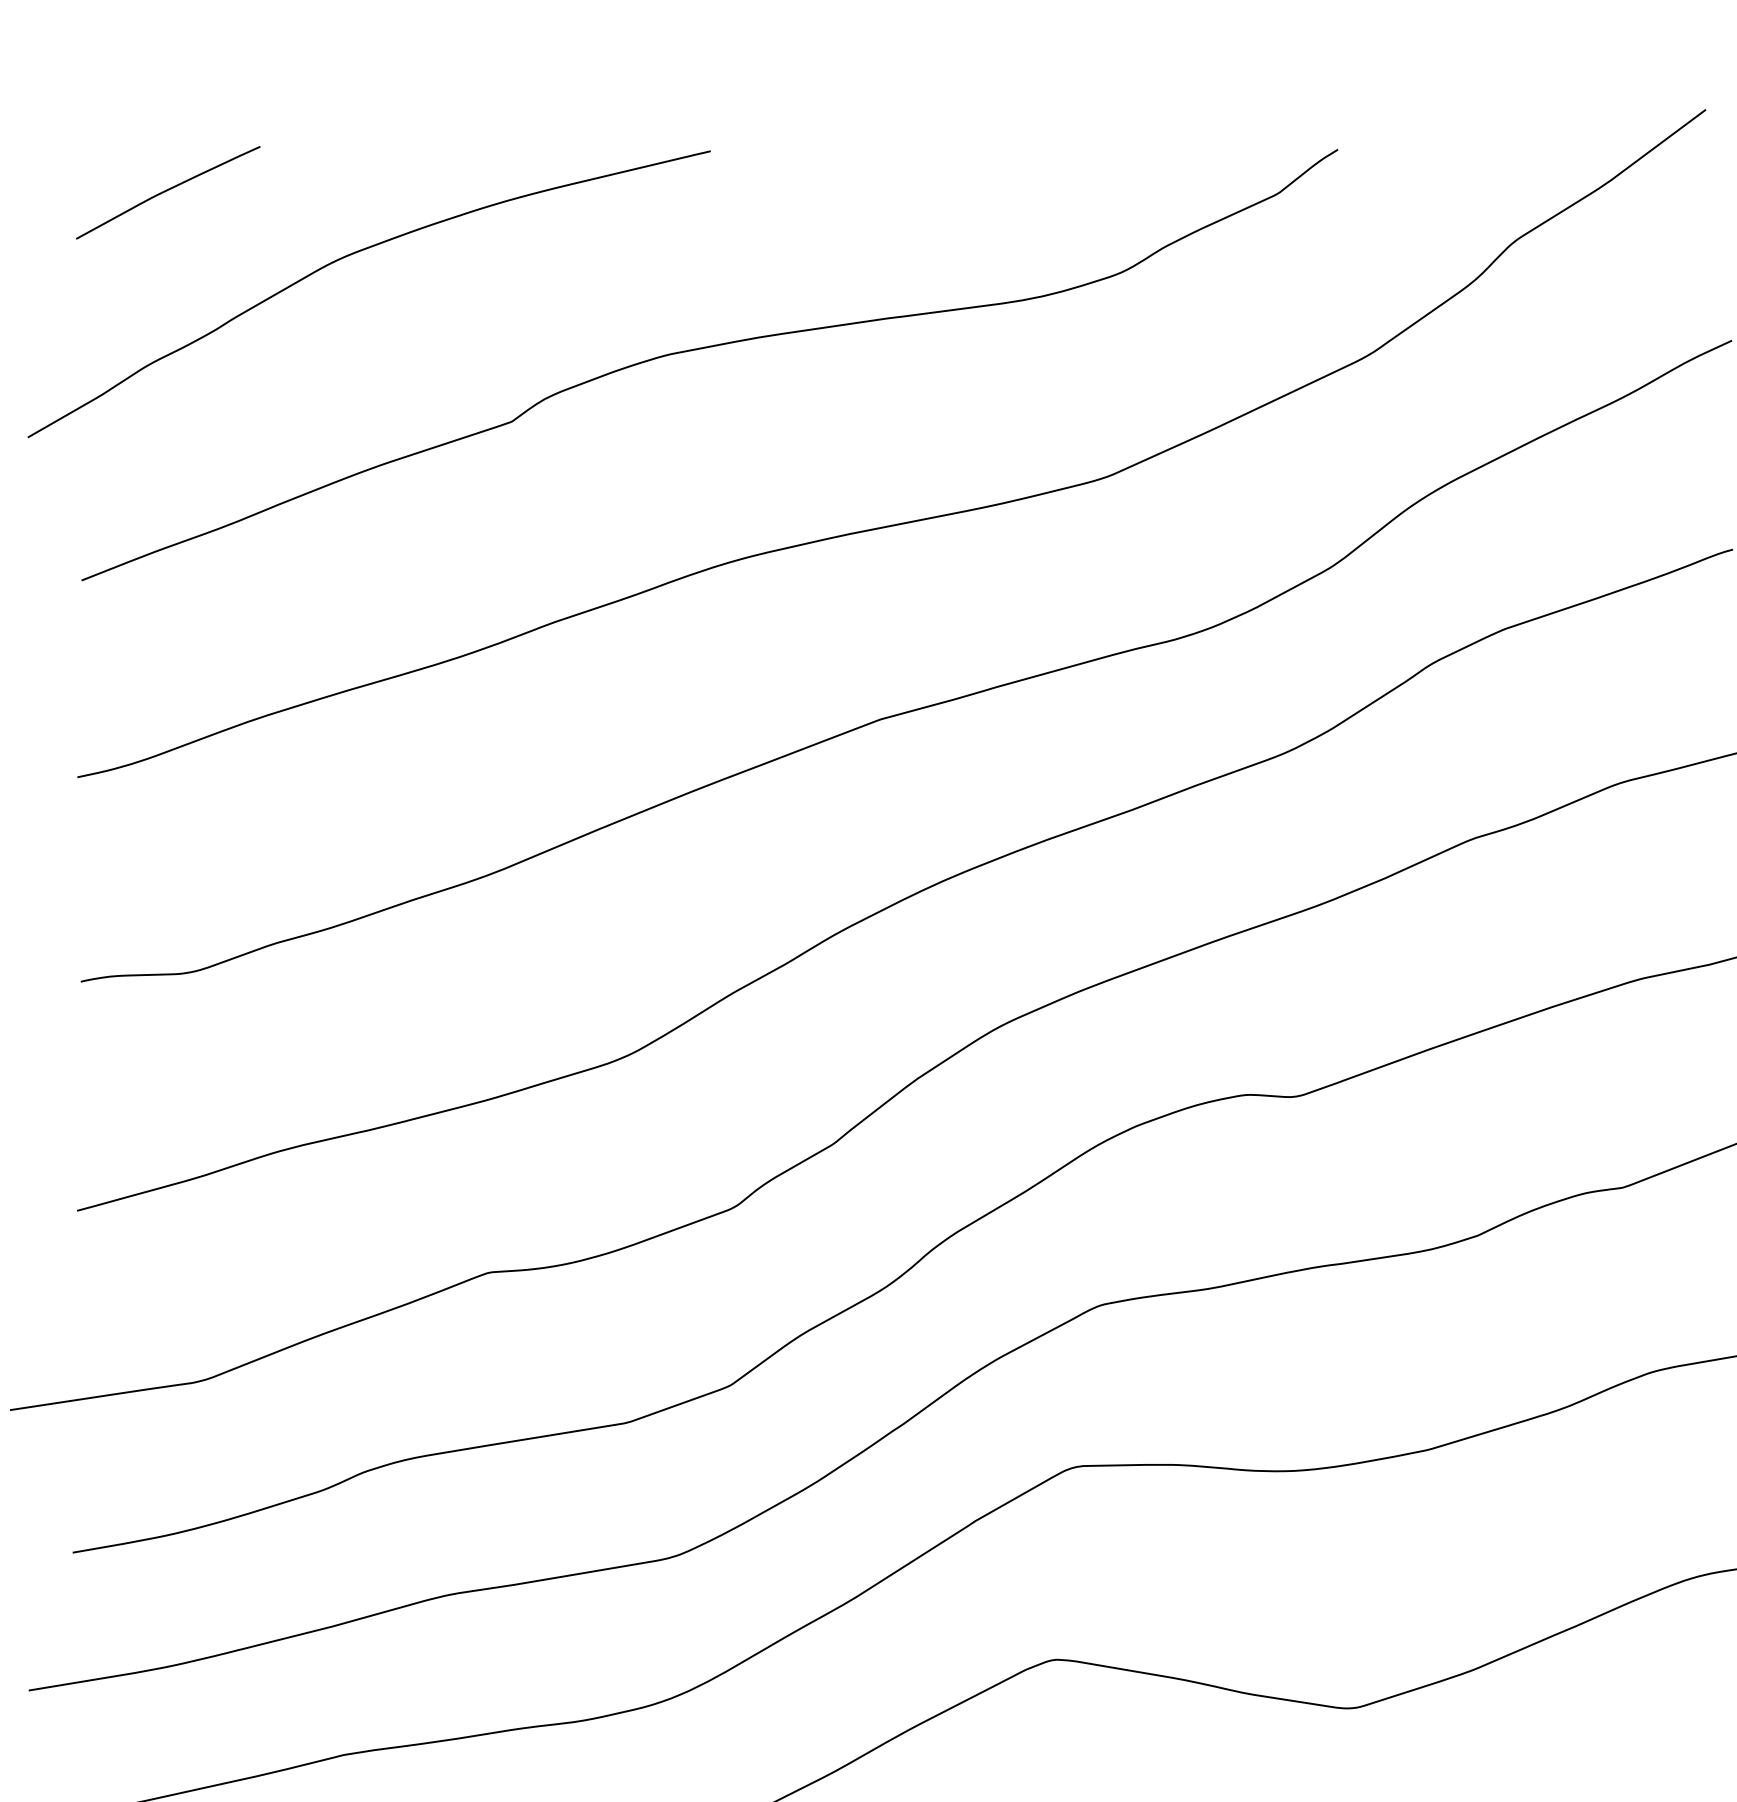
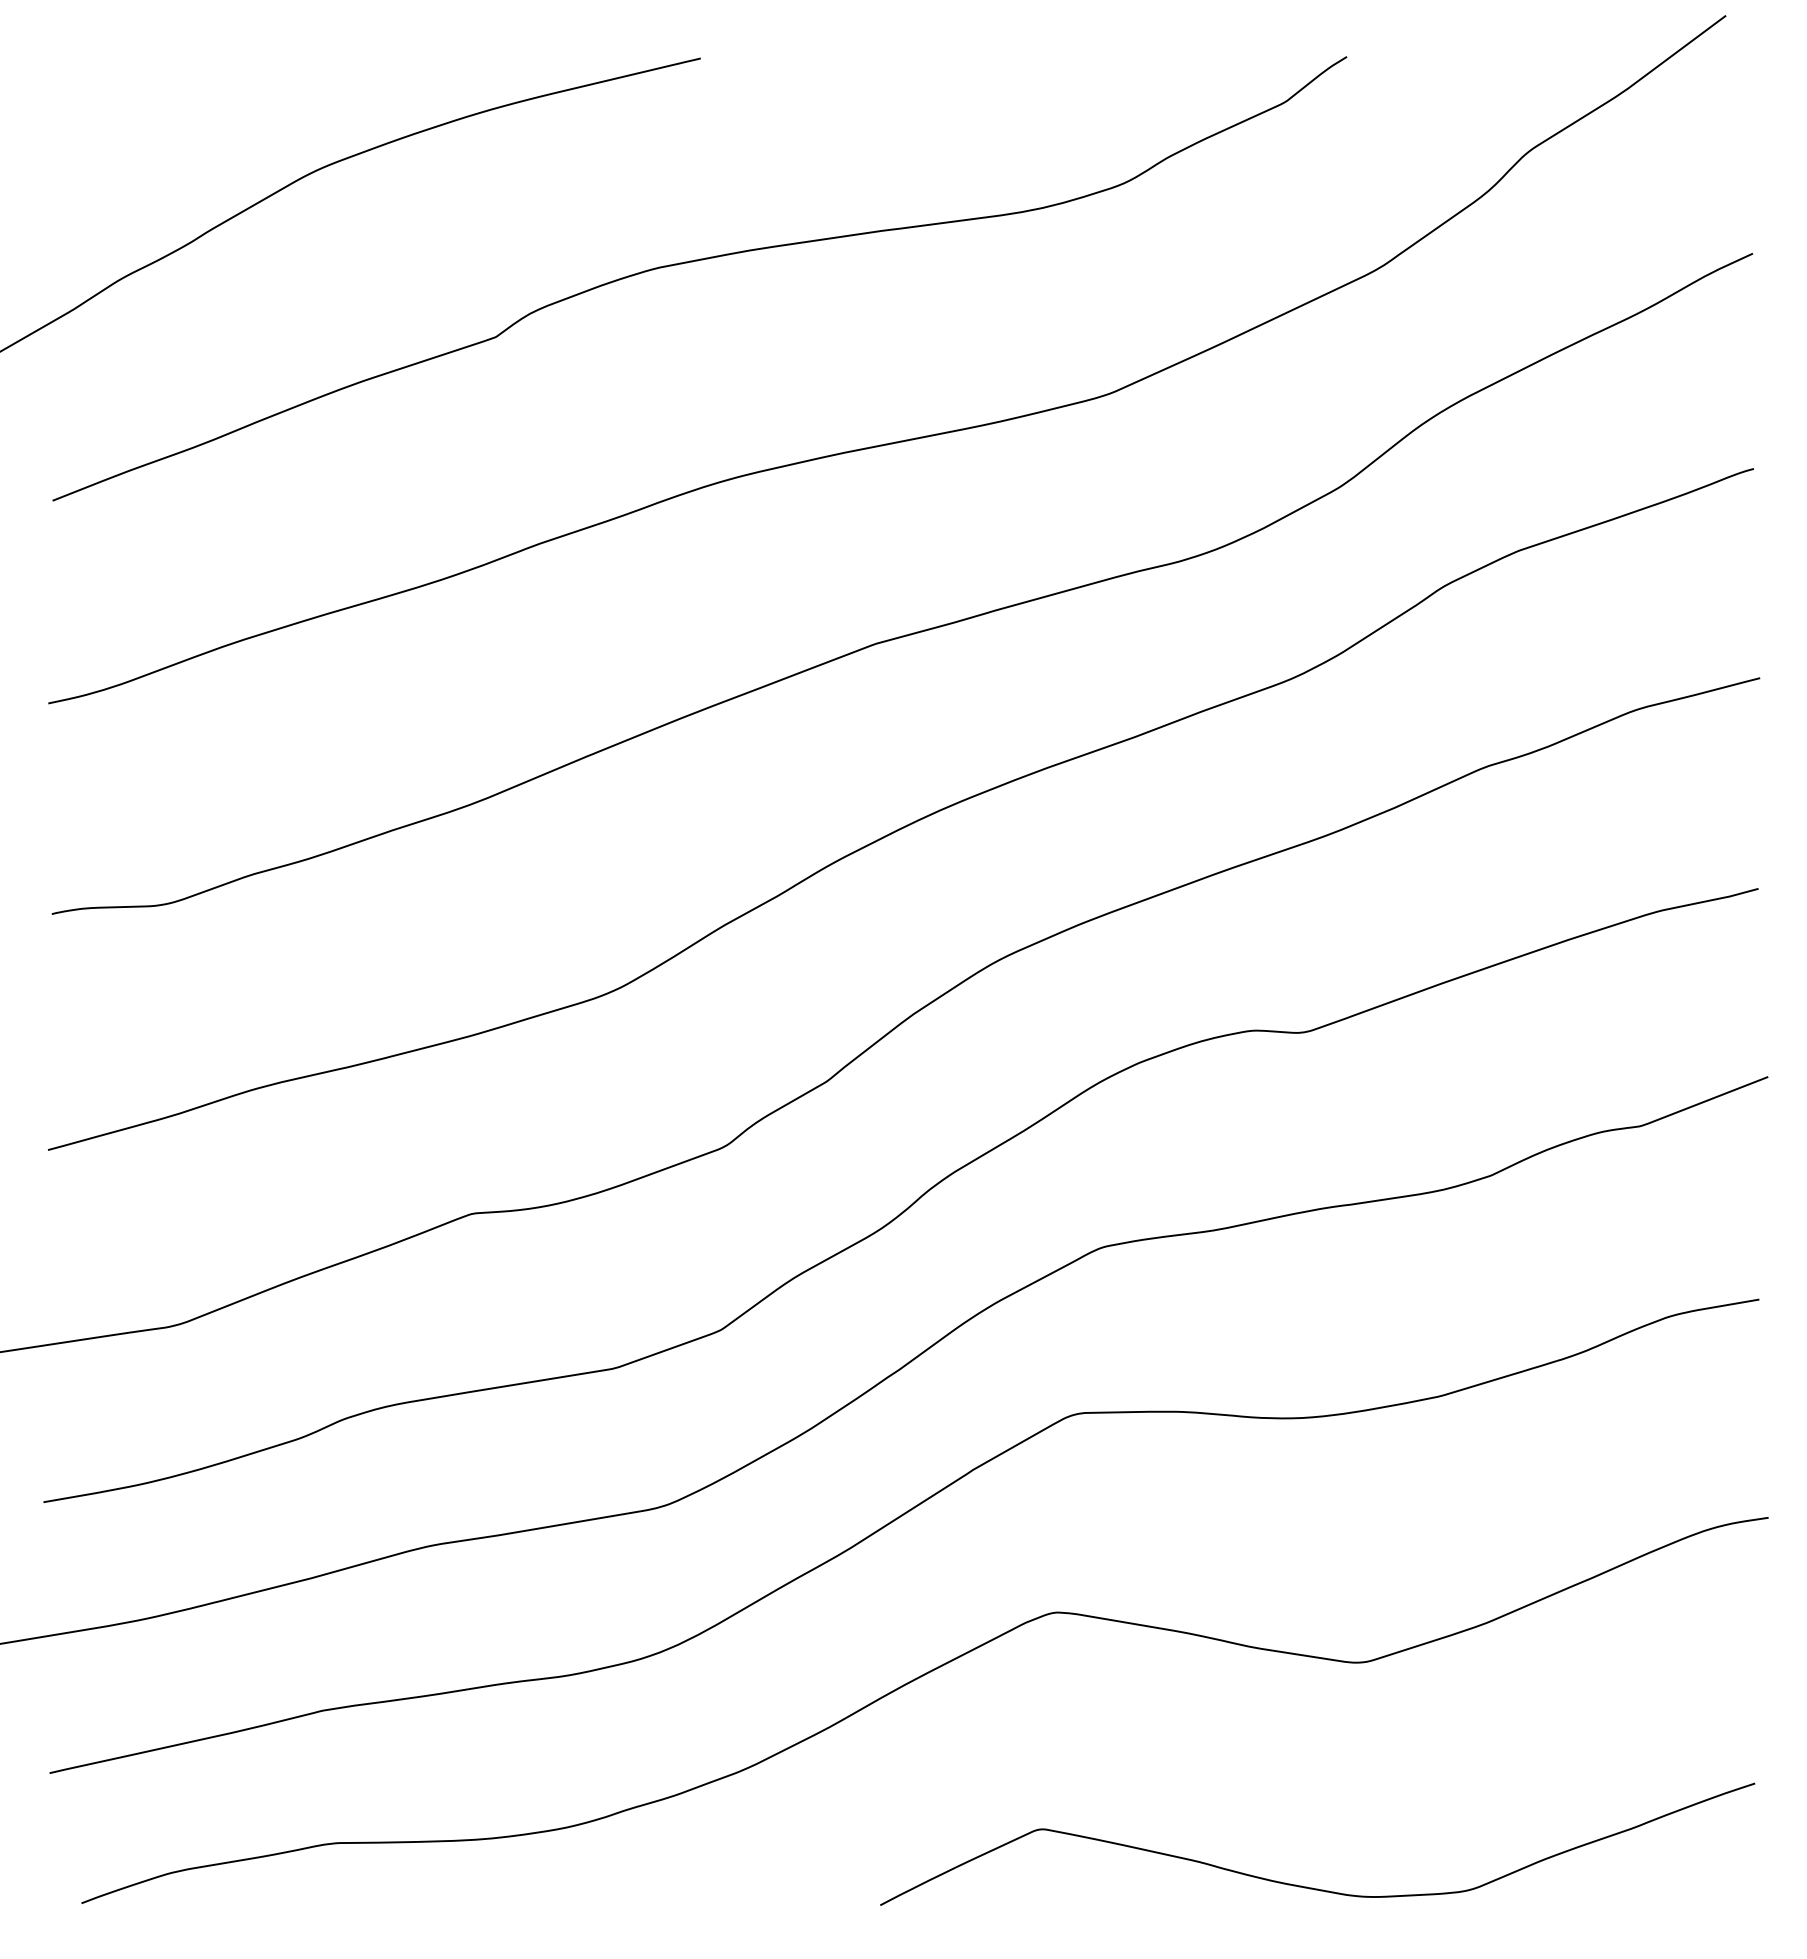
curve: (167, 191) -> (141, 99), removed

